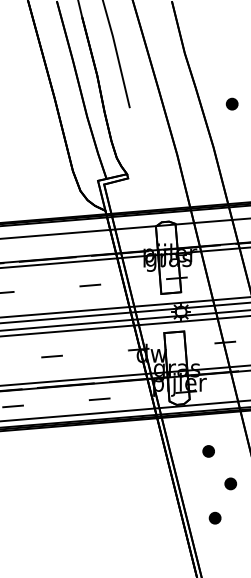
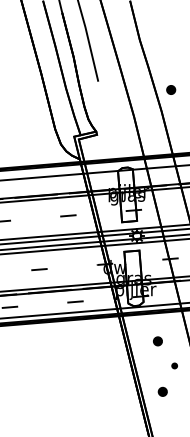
part: (231, 103) -> (170, 89), moved
part: (230, 483) -> (174, 365), size x0.6

